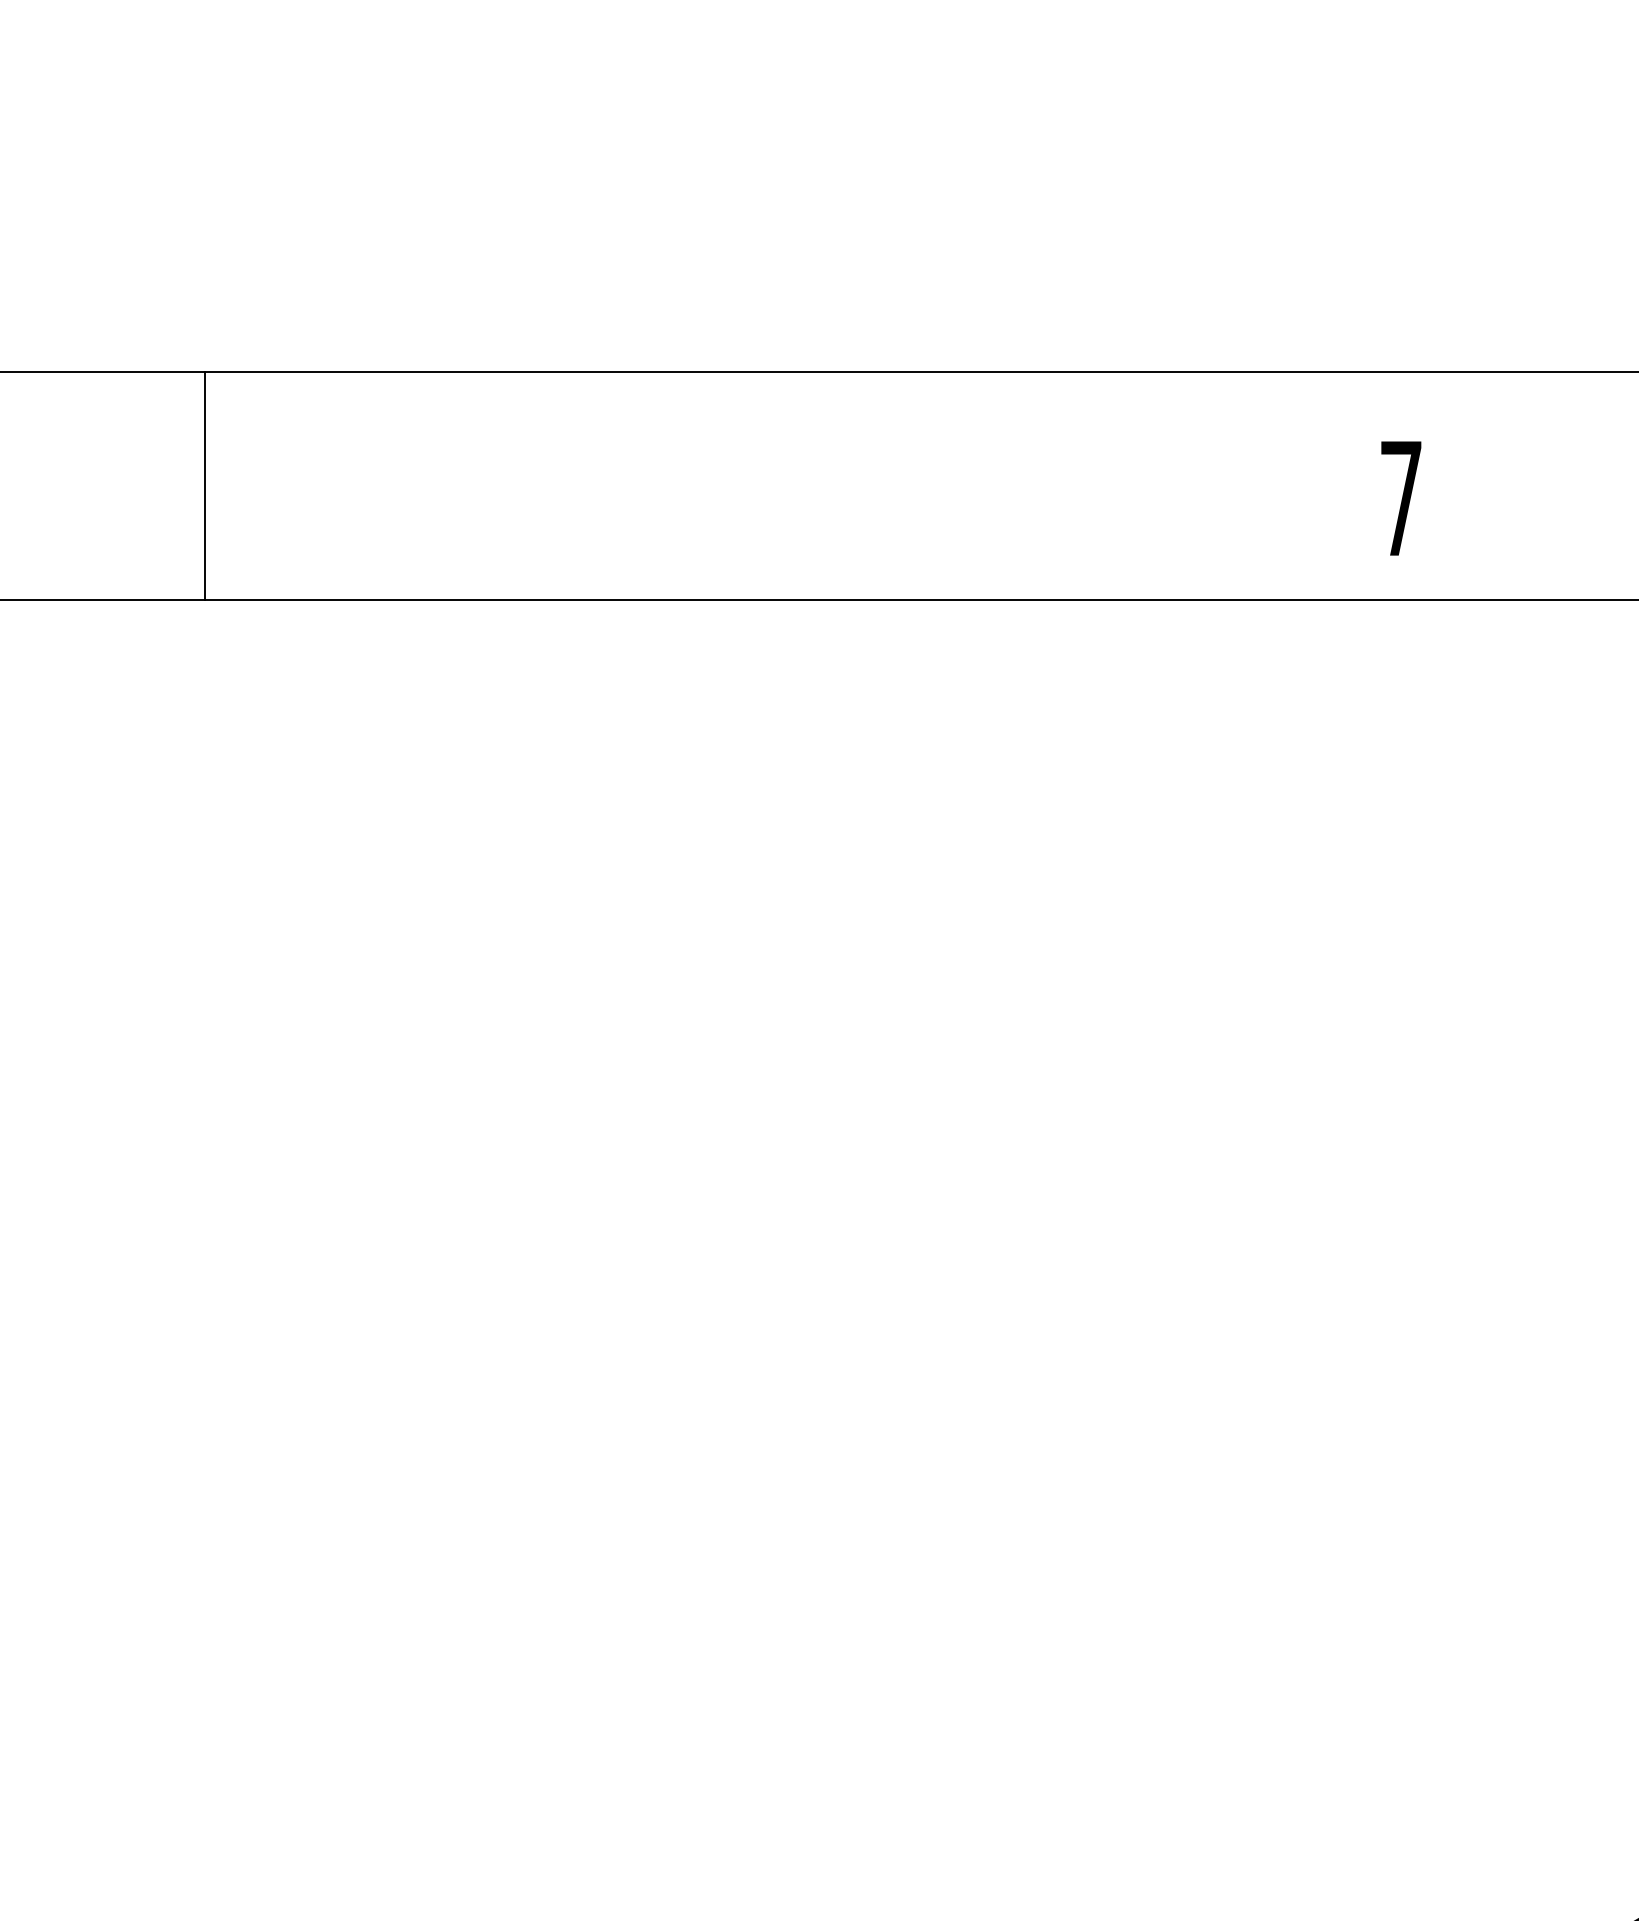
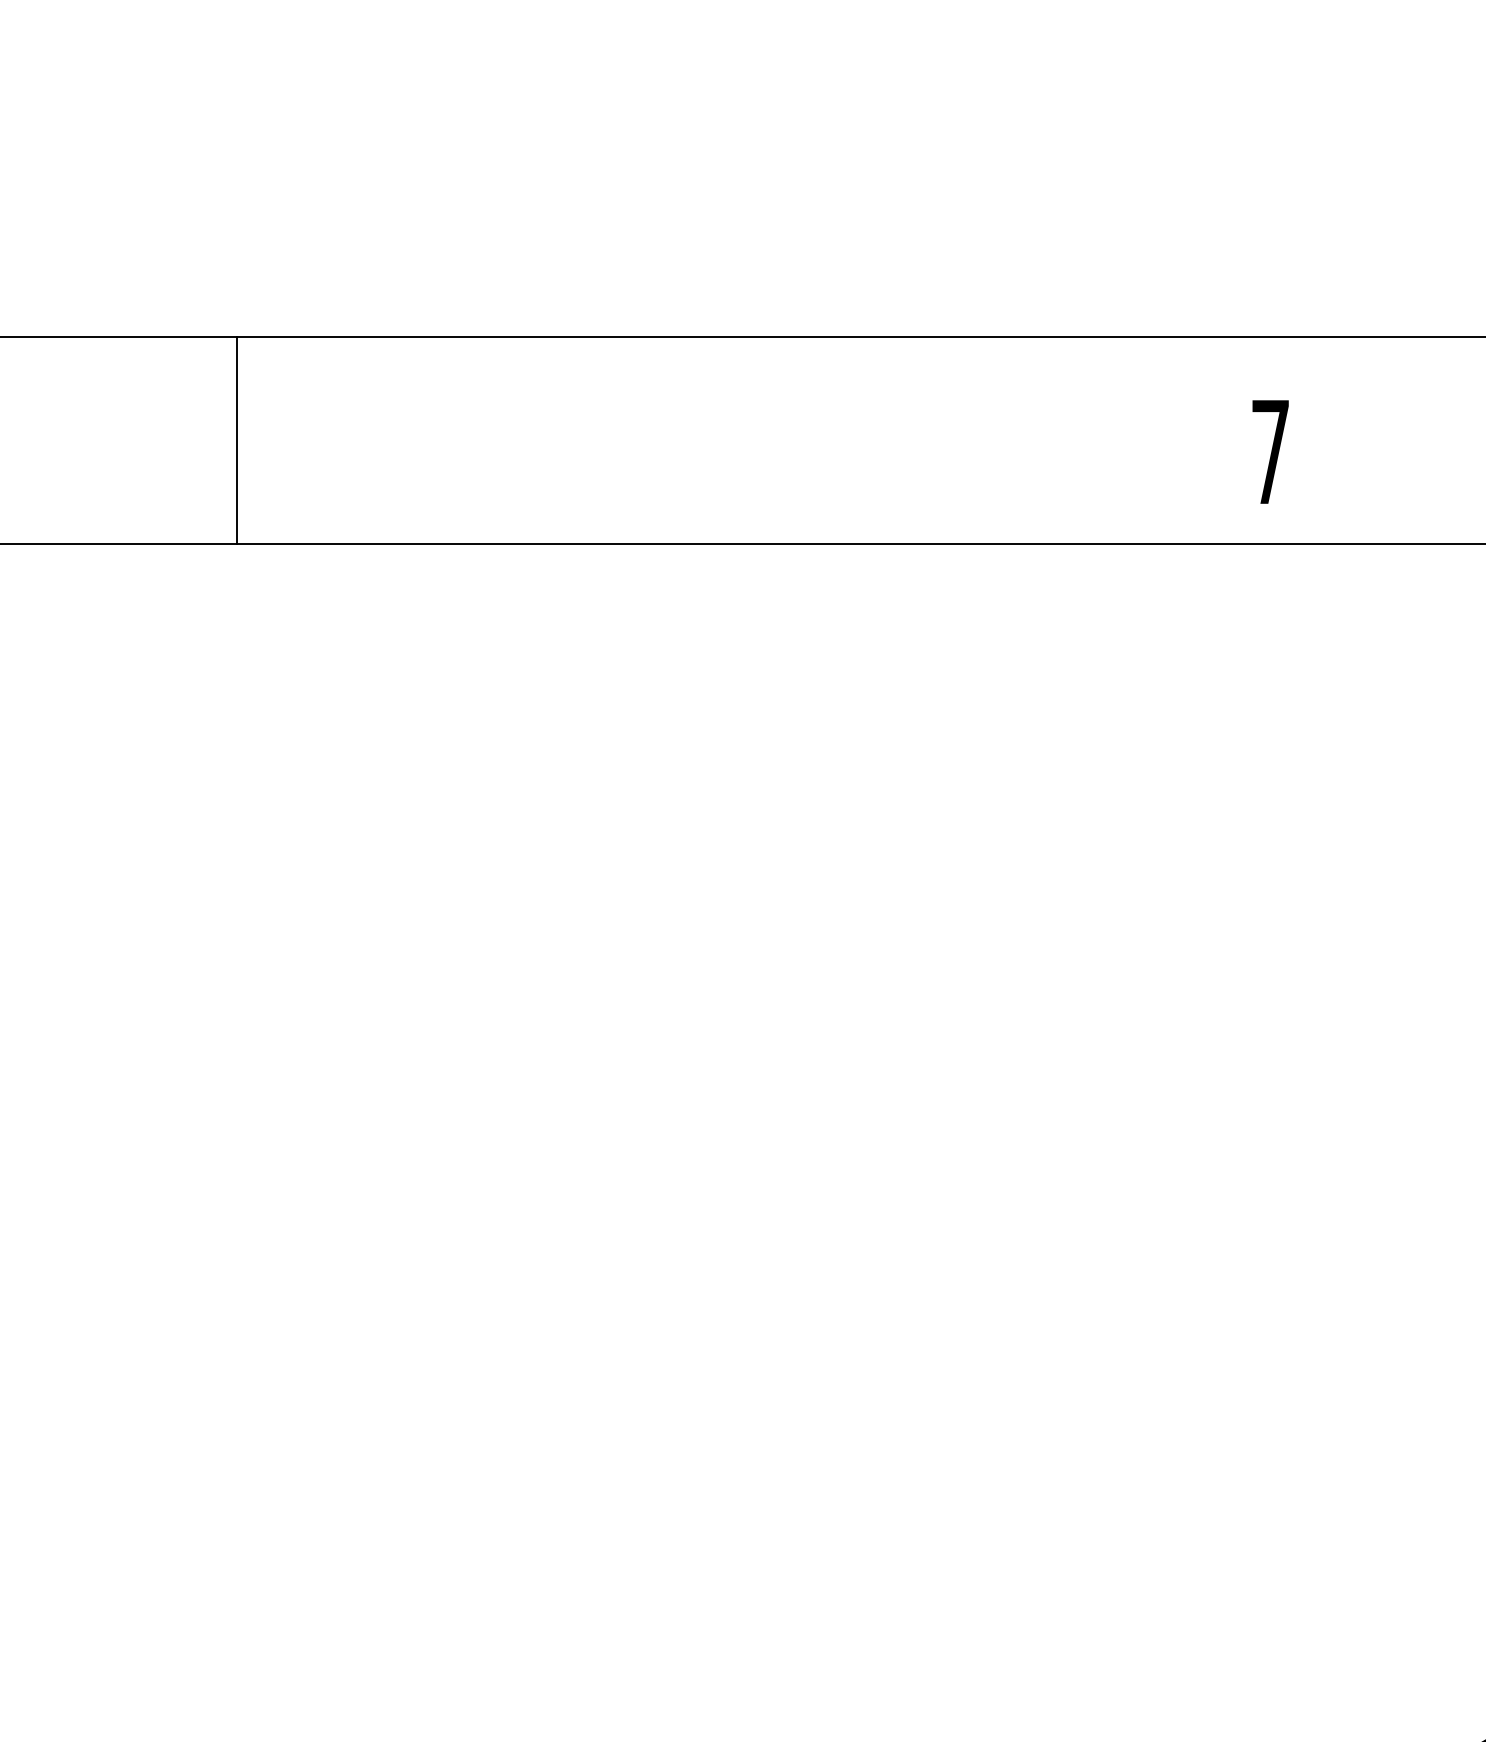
line: (205, 485) -> (236, 440), moved

